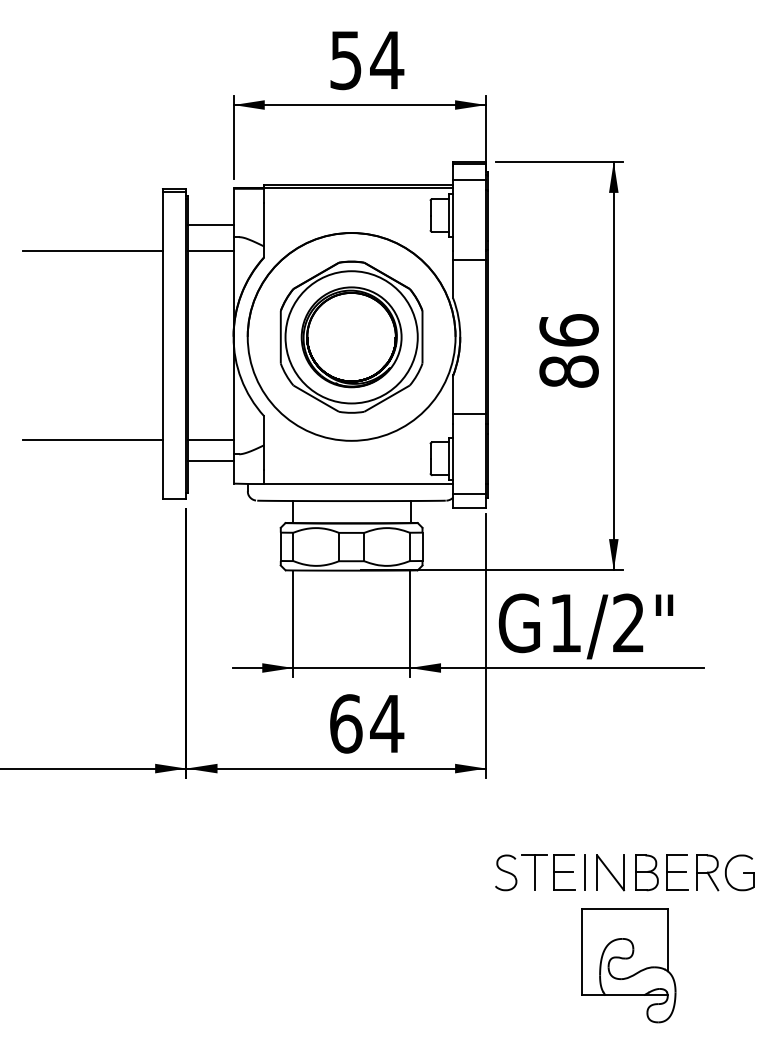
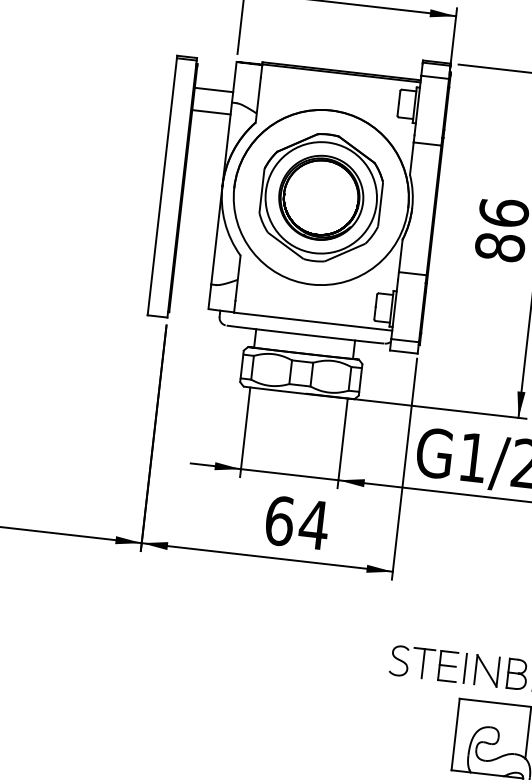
line: (92, 251) -> (112, 101), removed
line: (92, 440) -> (94, 259), removed
line: (210, 440) -> (193, 270), removed
line: (210, 460) -> (191, 287), removed

